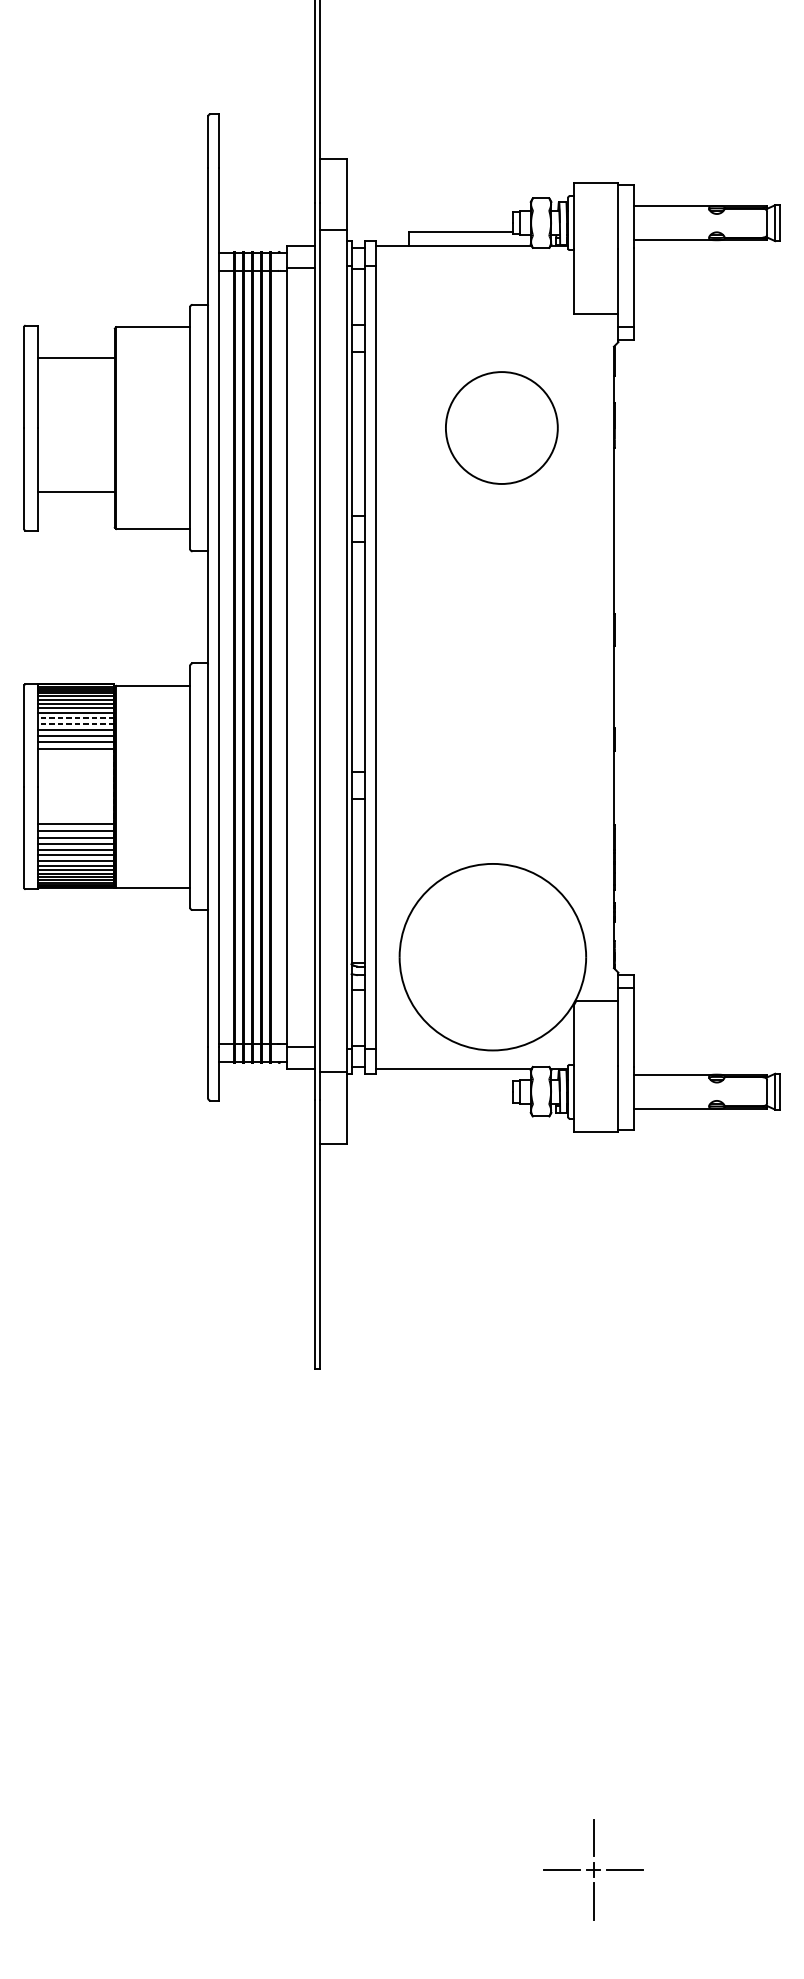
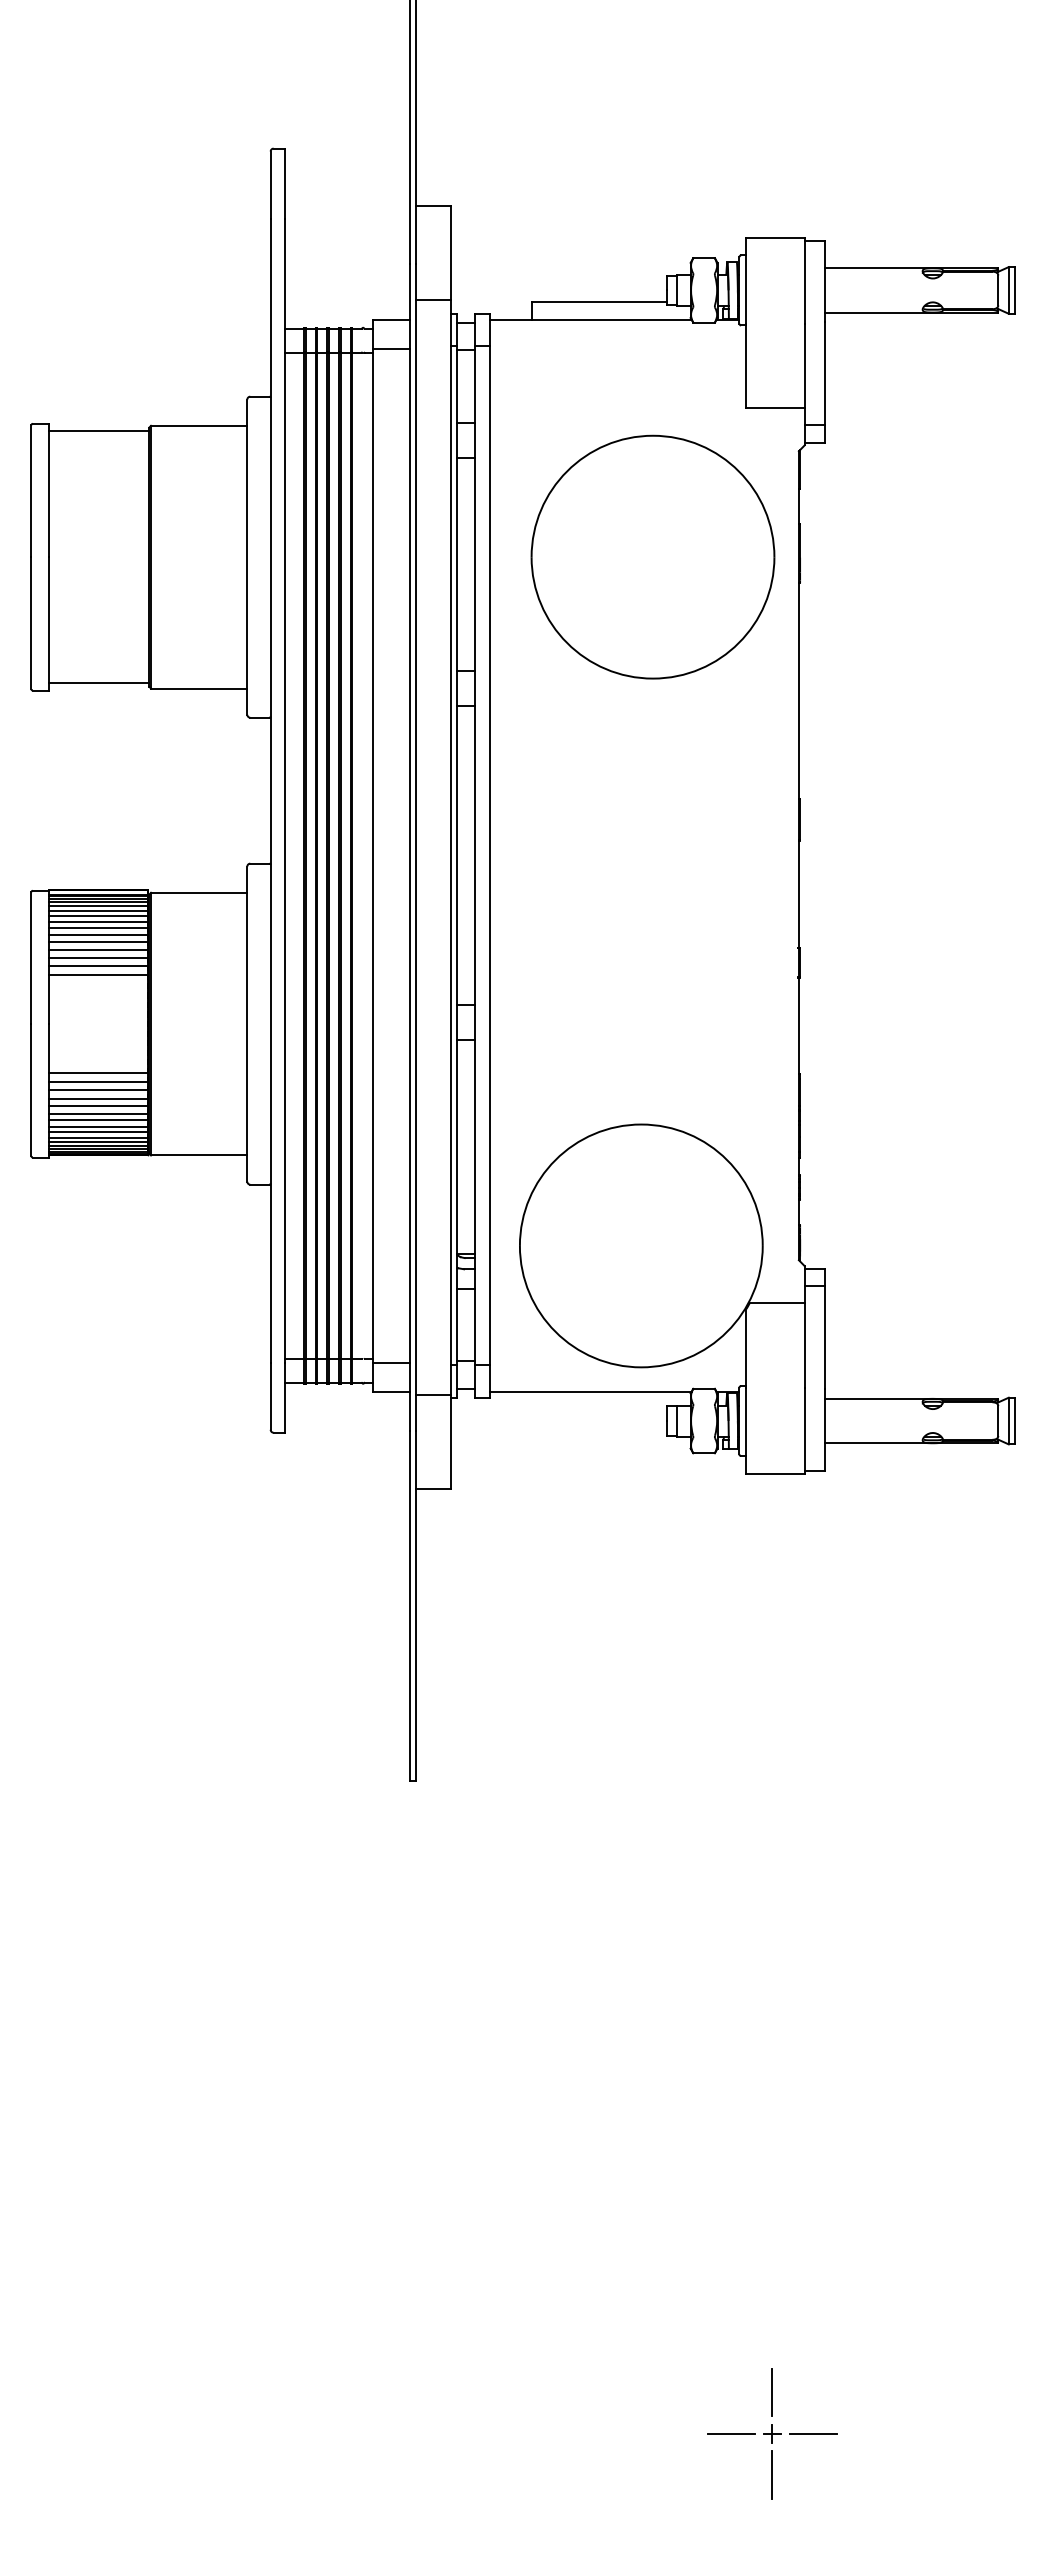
line: (75, 358) -> (98, 431), moved
part: (501, 427) -> (652, 556), size x1.67
line: (75, 492) -> (98, 682), moved
line: (75, 717) -> (98, 934), dashed -> solid
line: (75, 724) -> (98, 942), dashed -> solid

